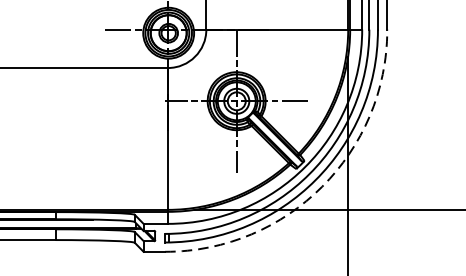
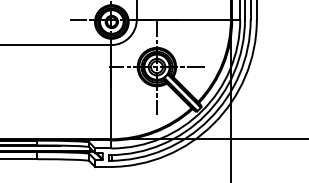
arc: (321, 186) -> (213, 123), dashed -> solid

